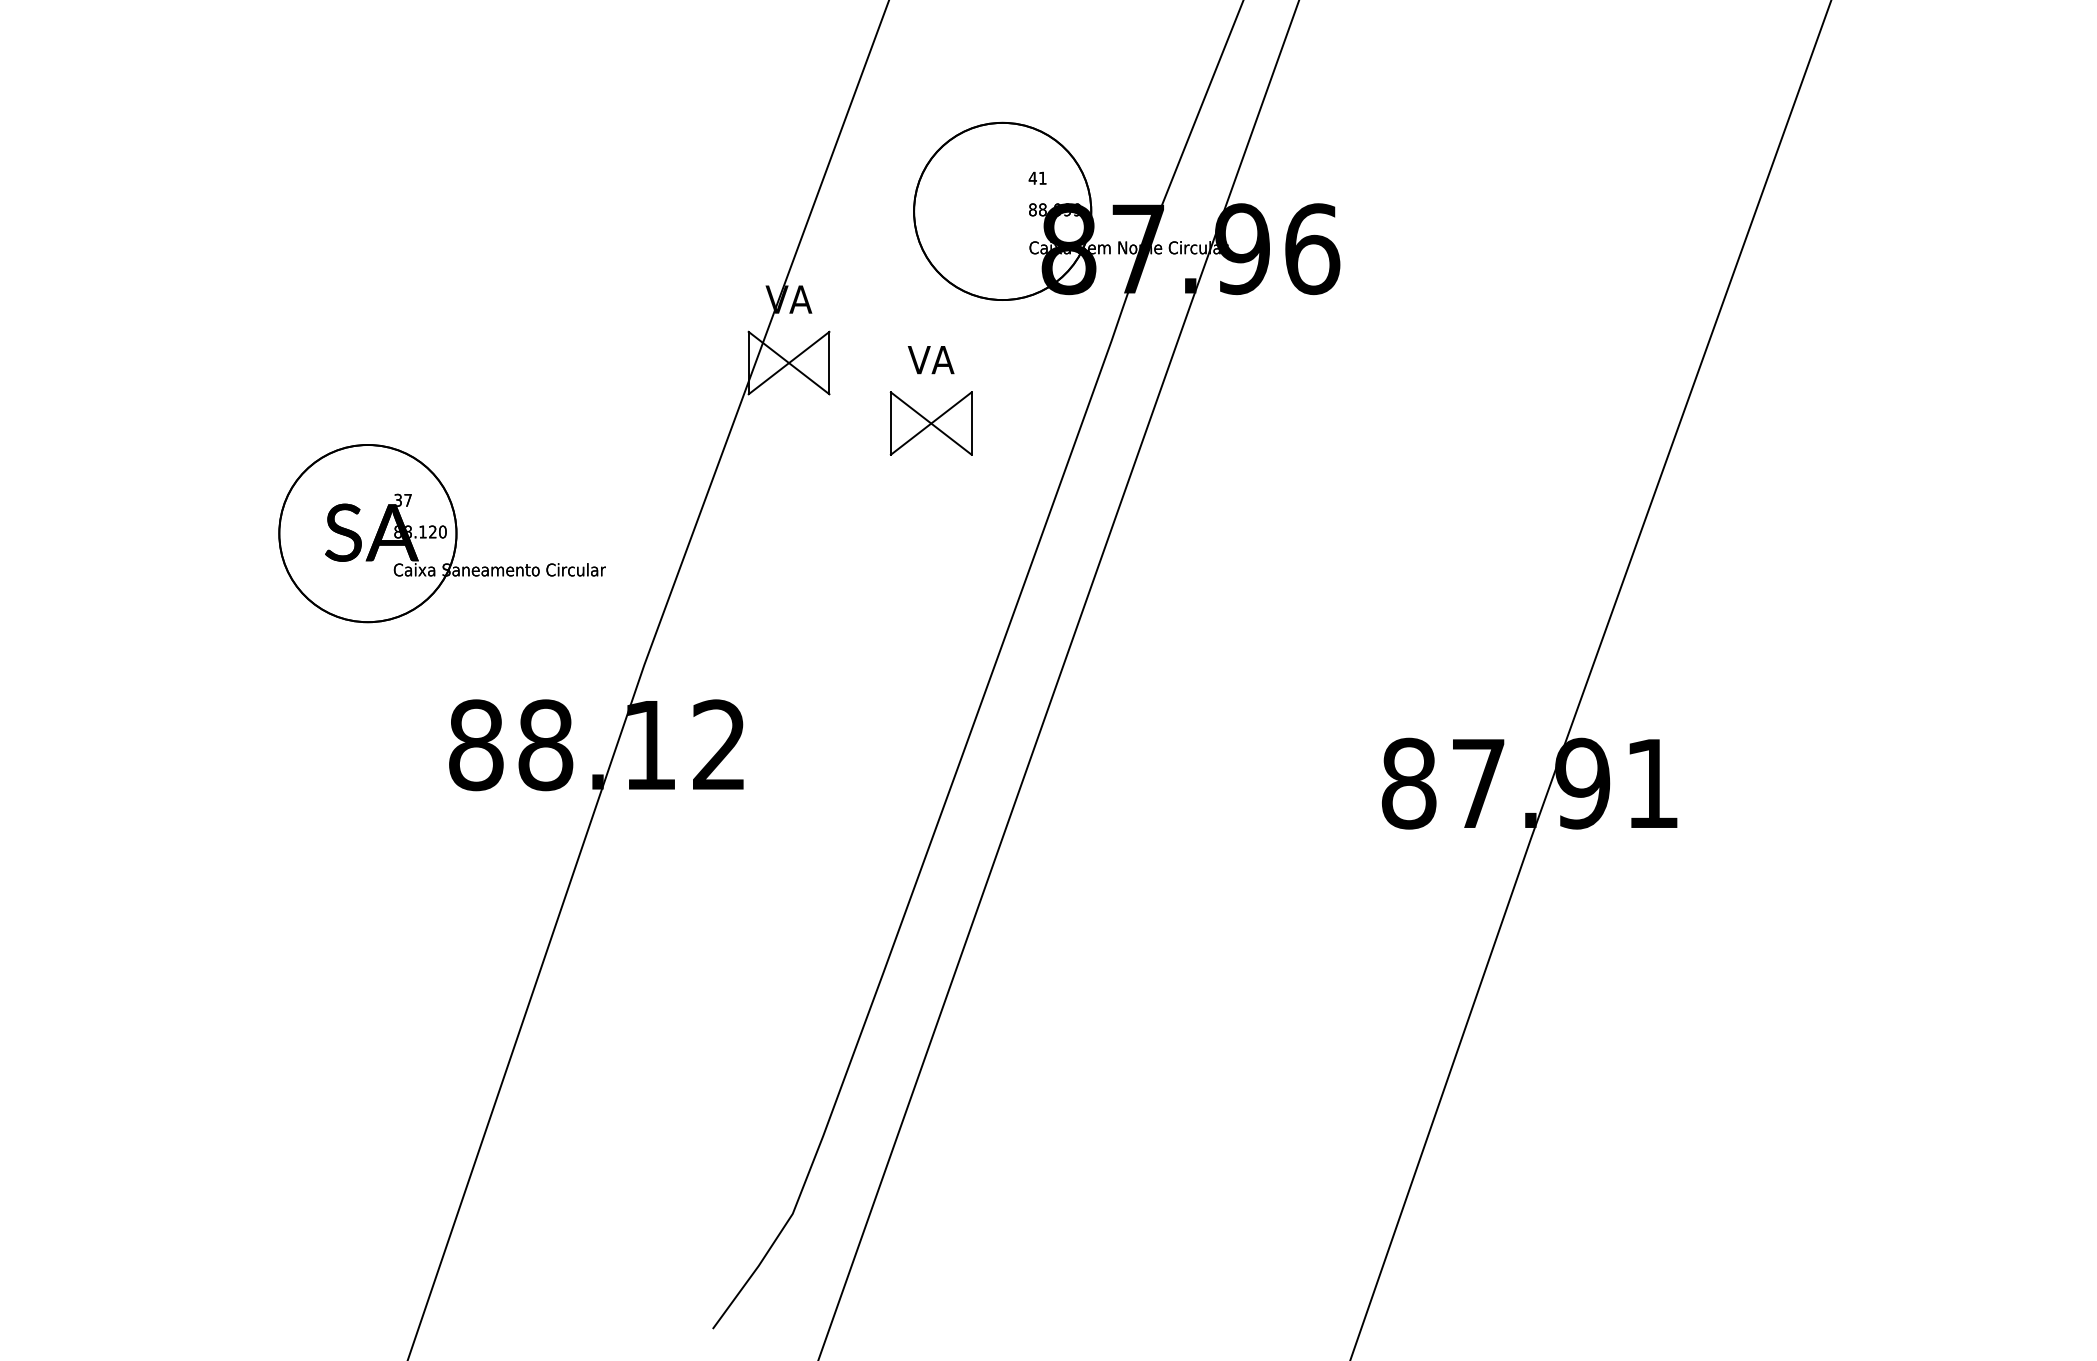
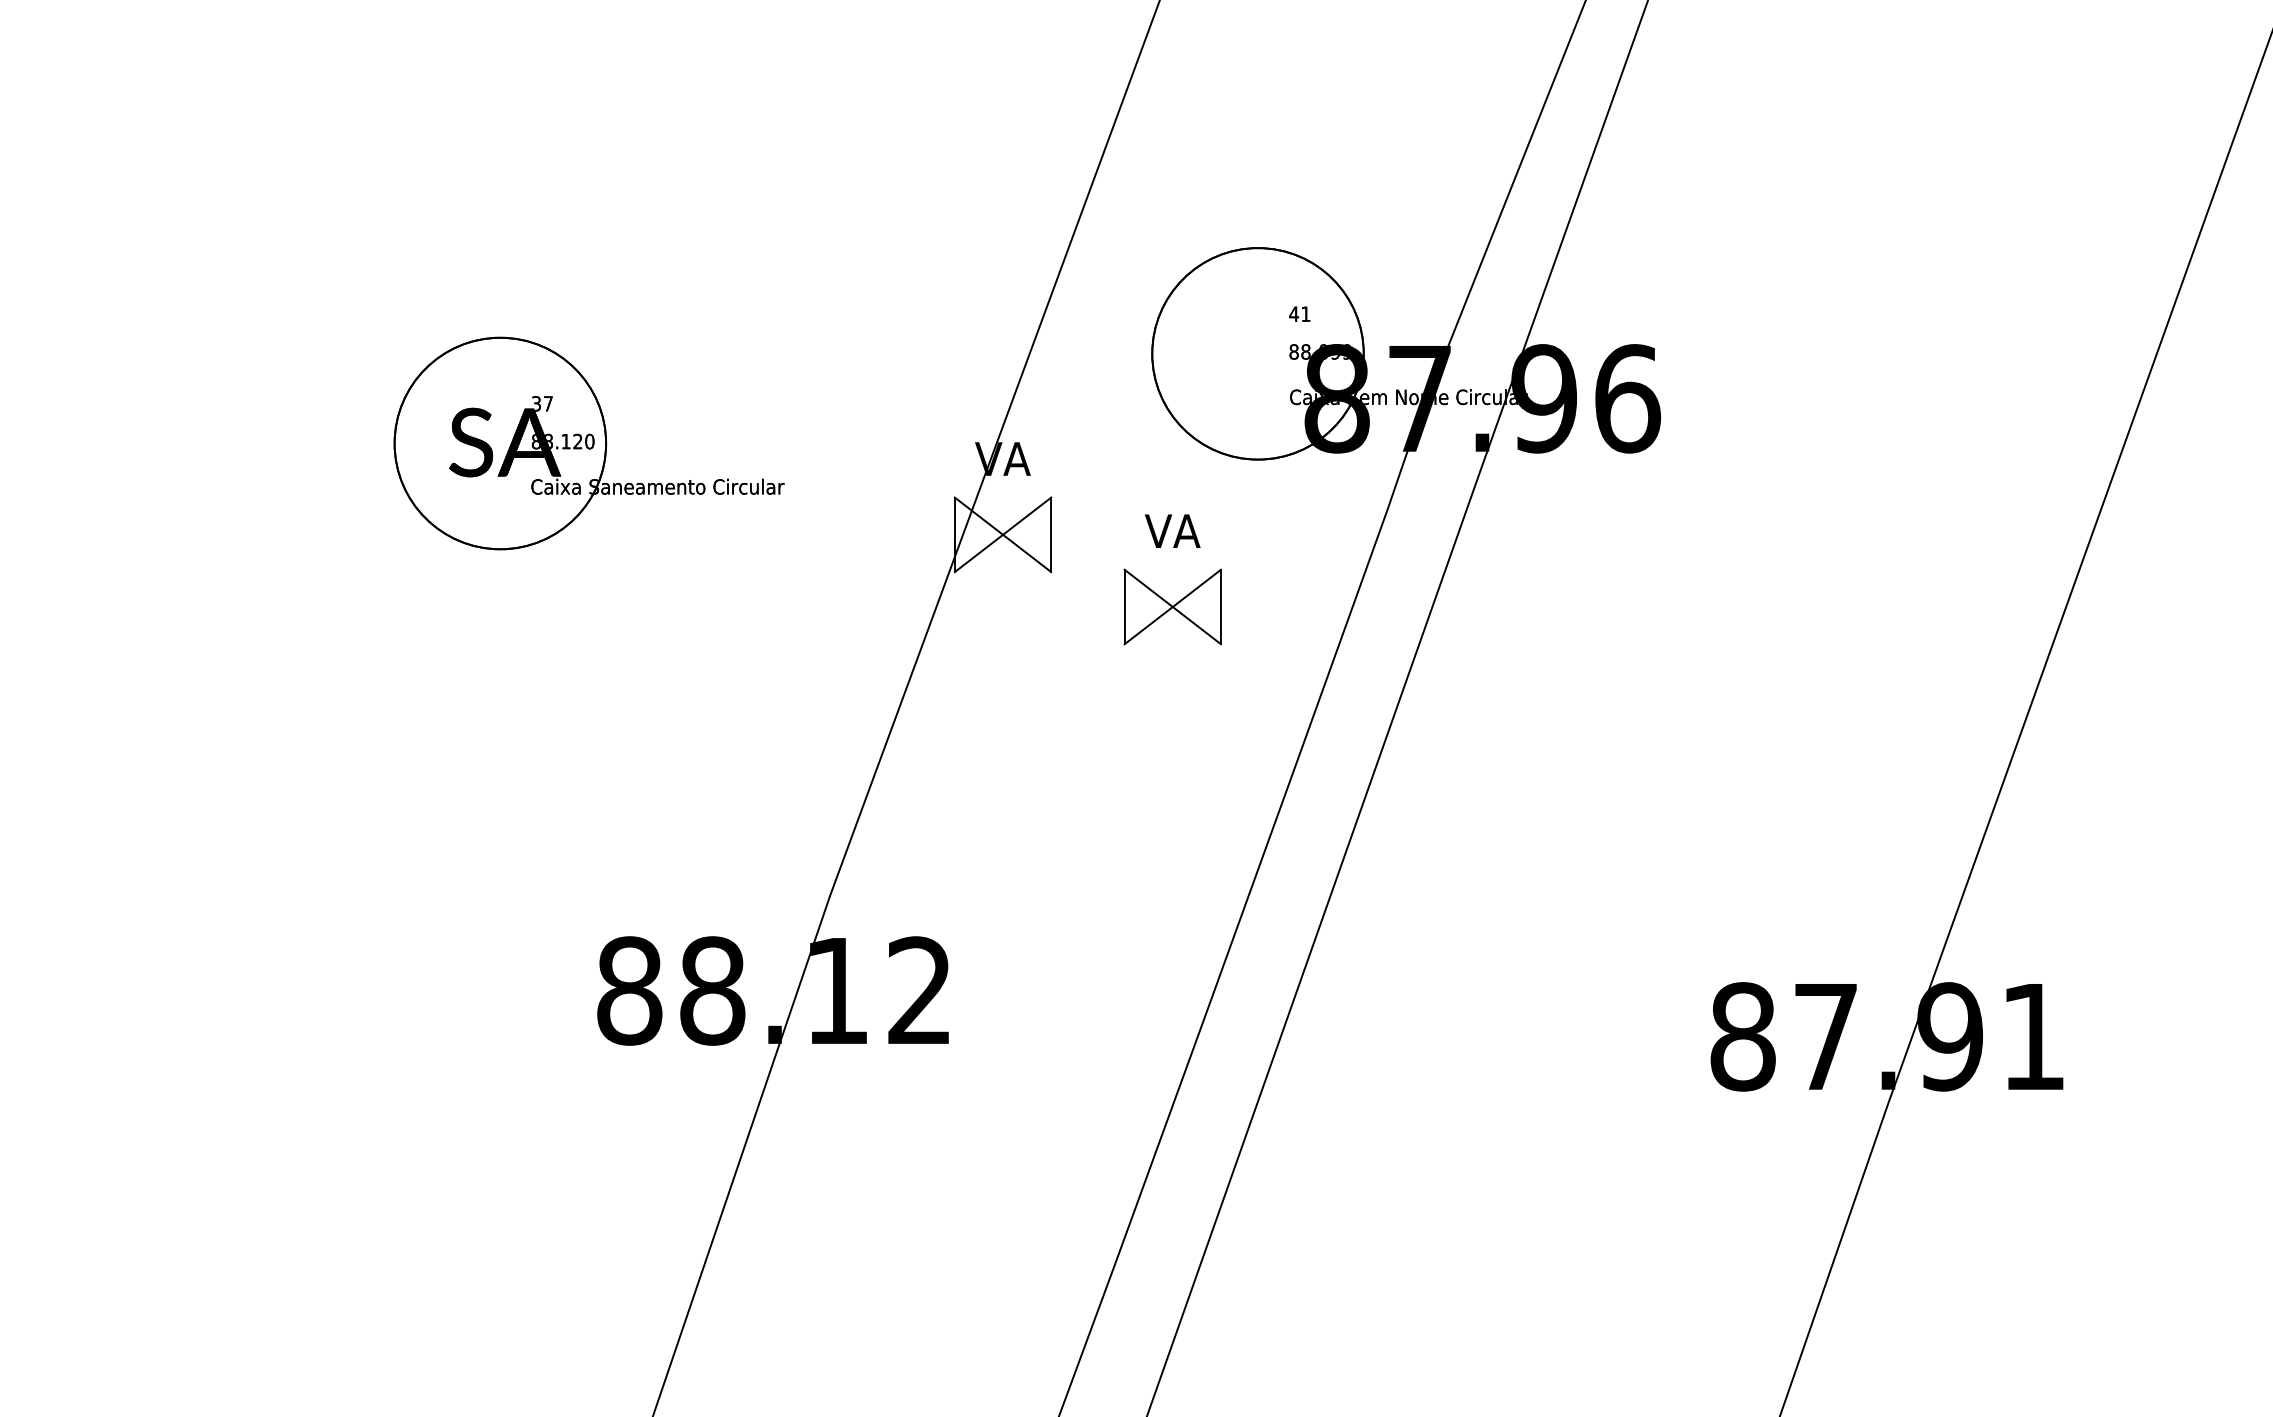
part: (441, 533) -> (588, 443), moved

